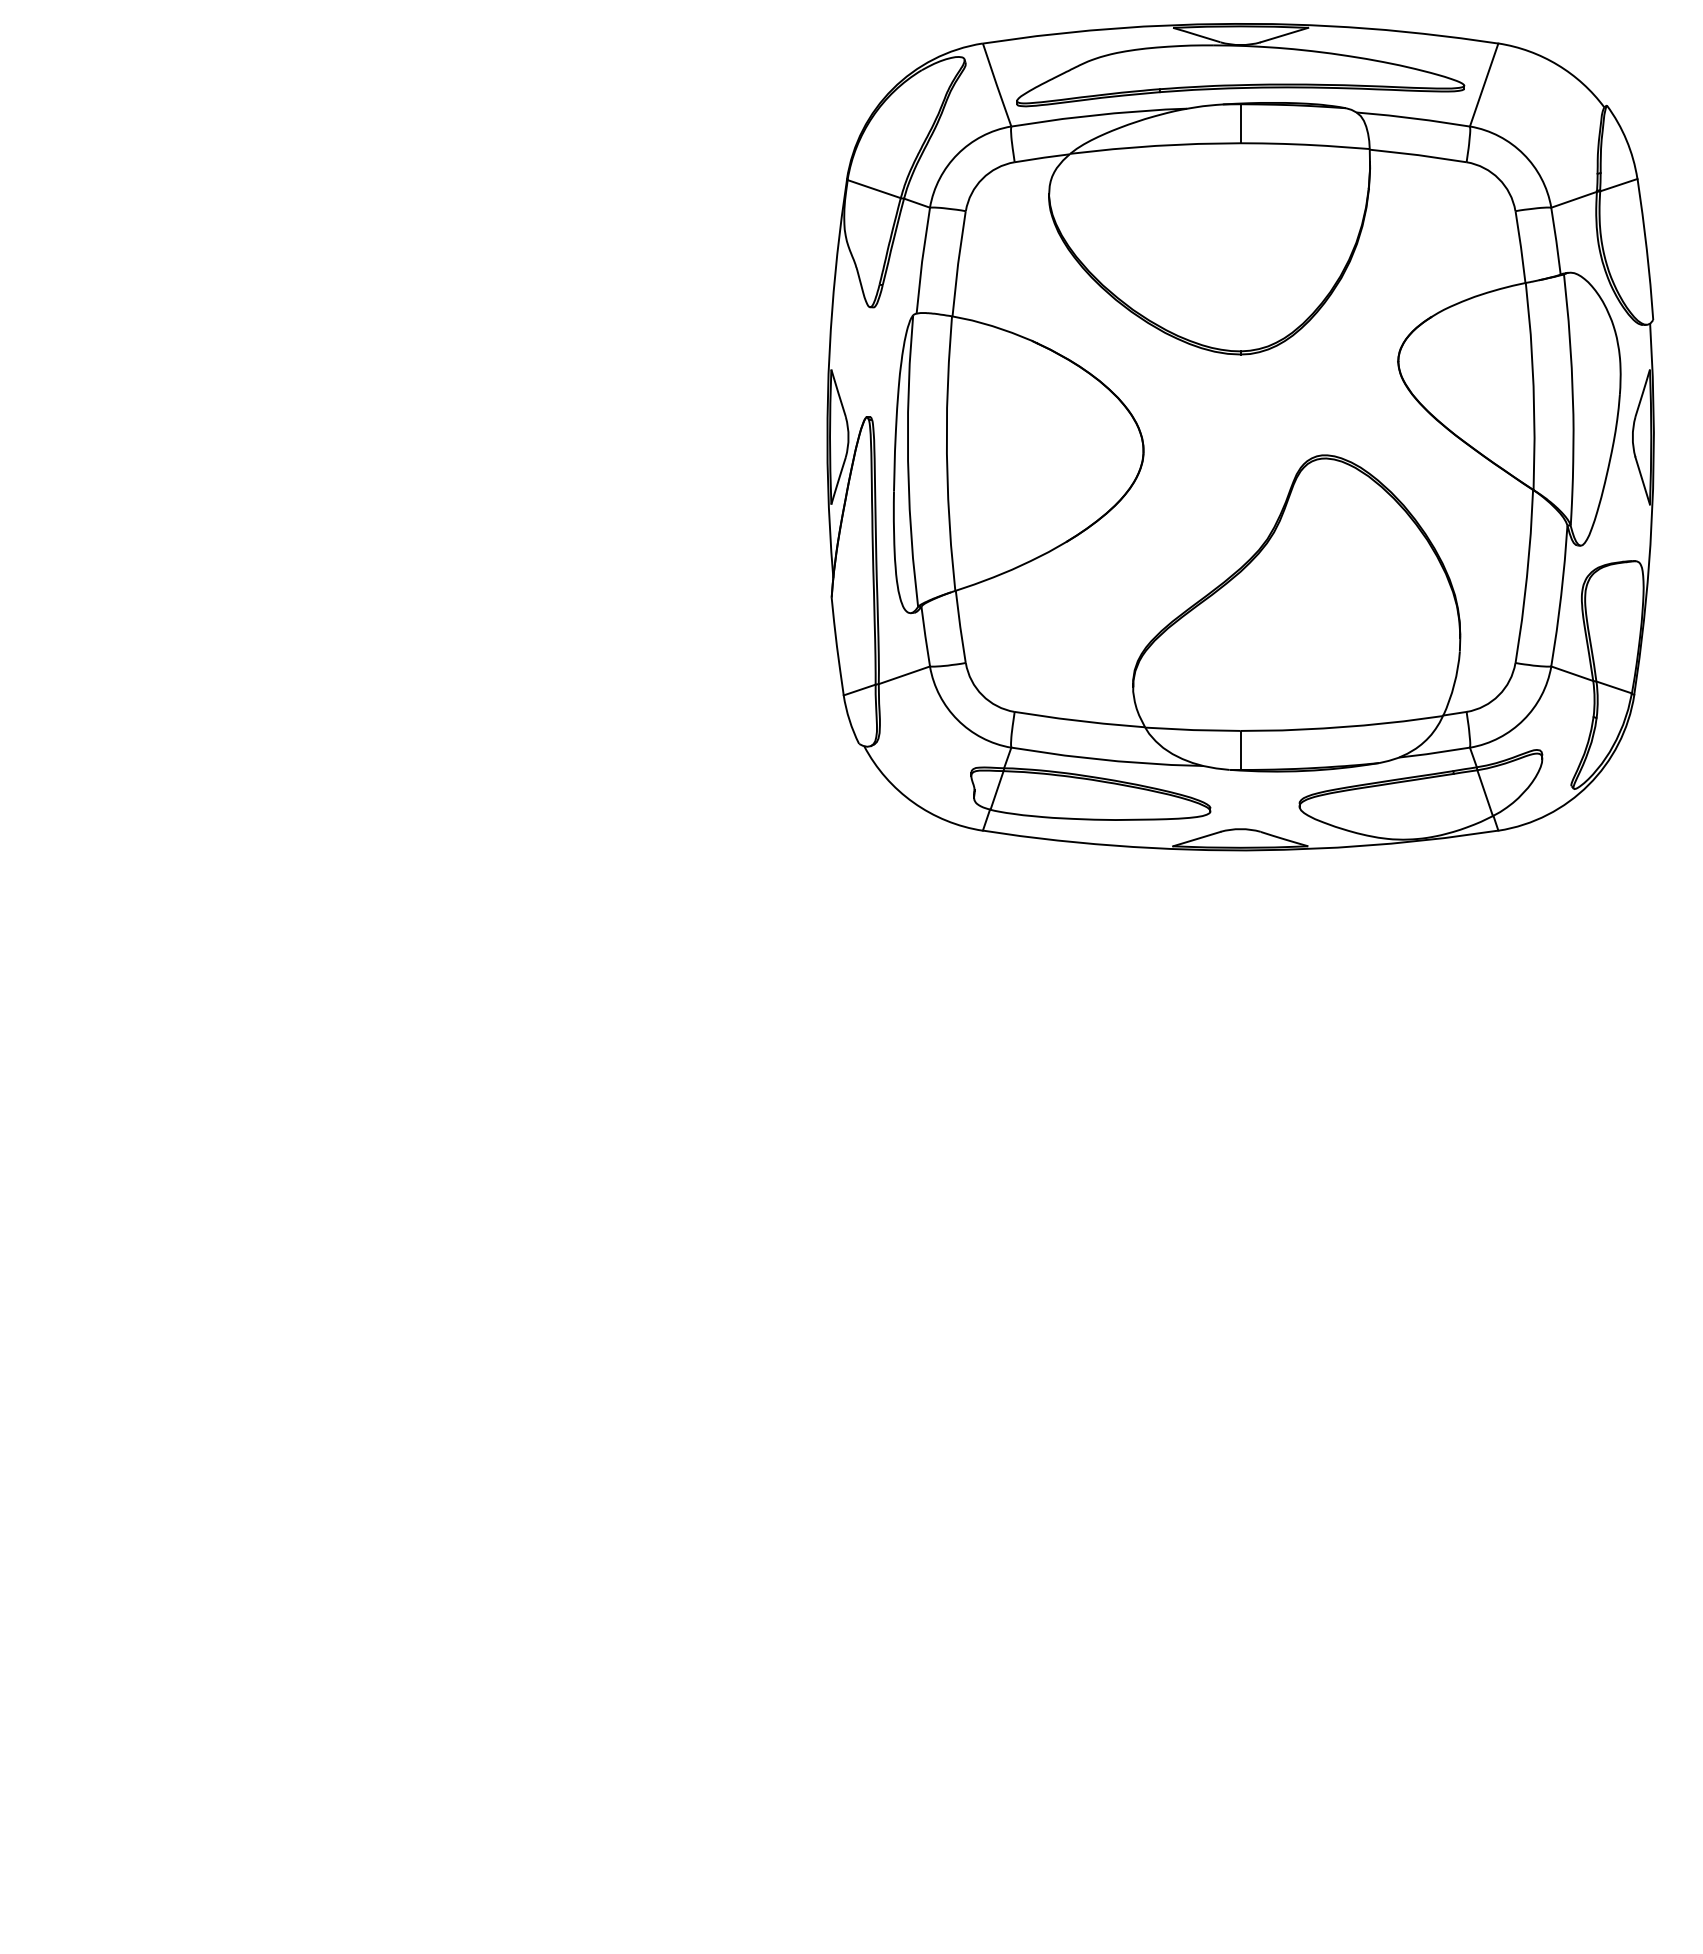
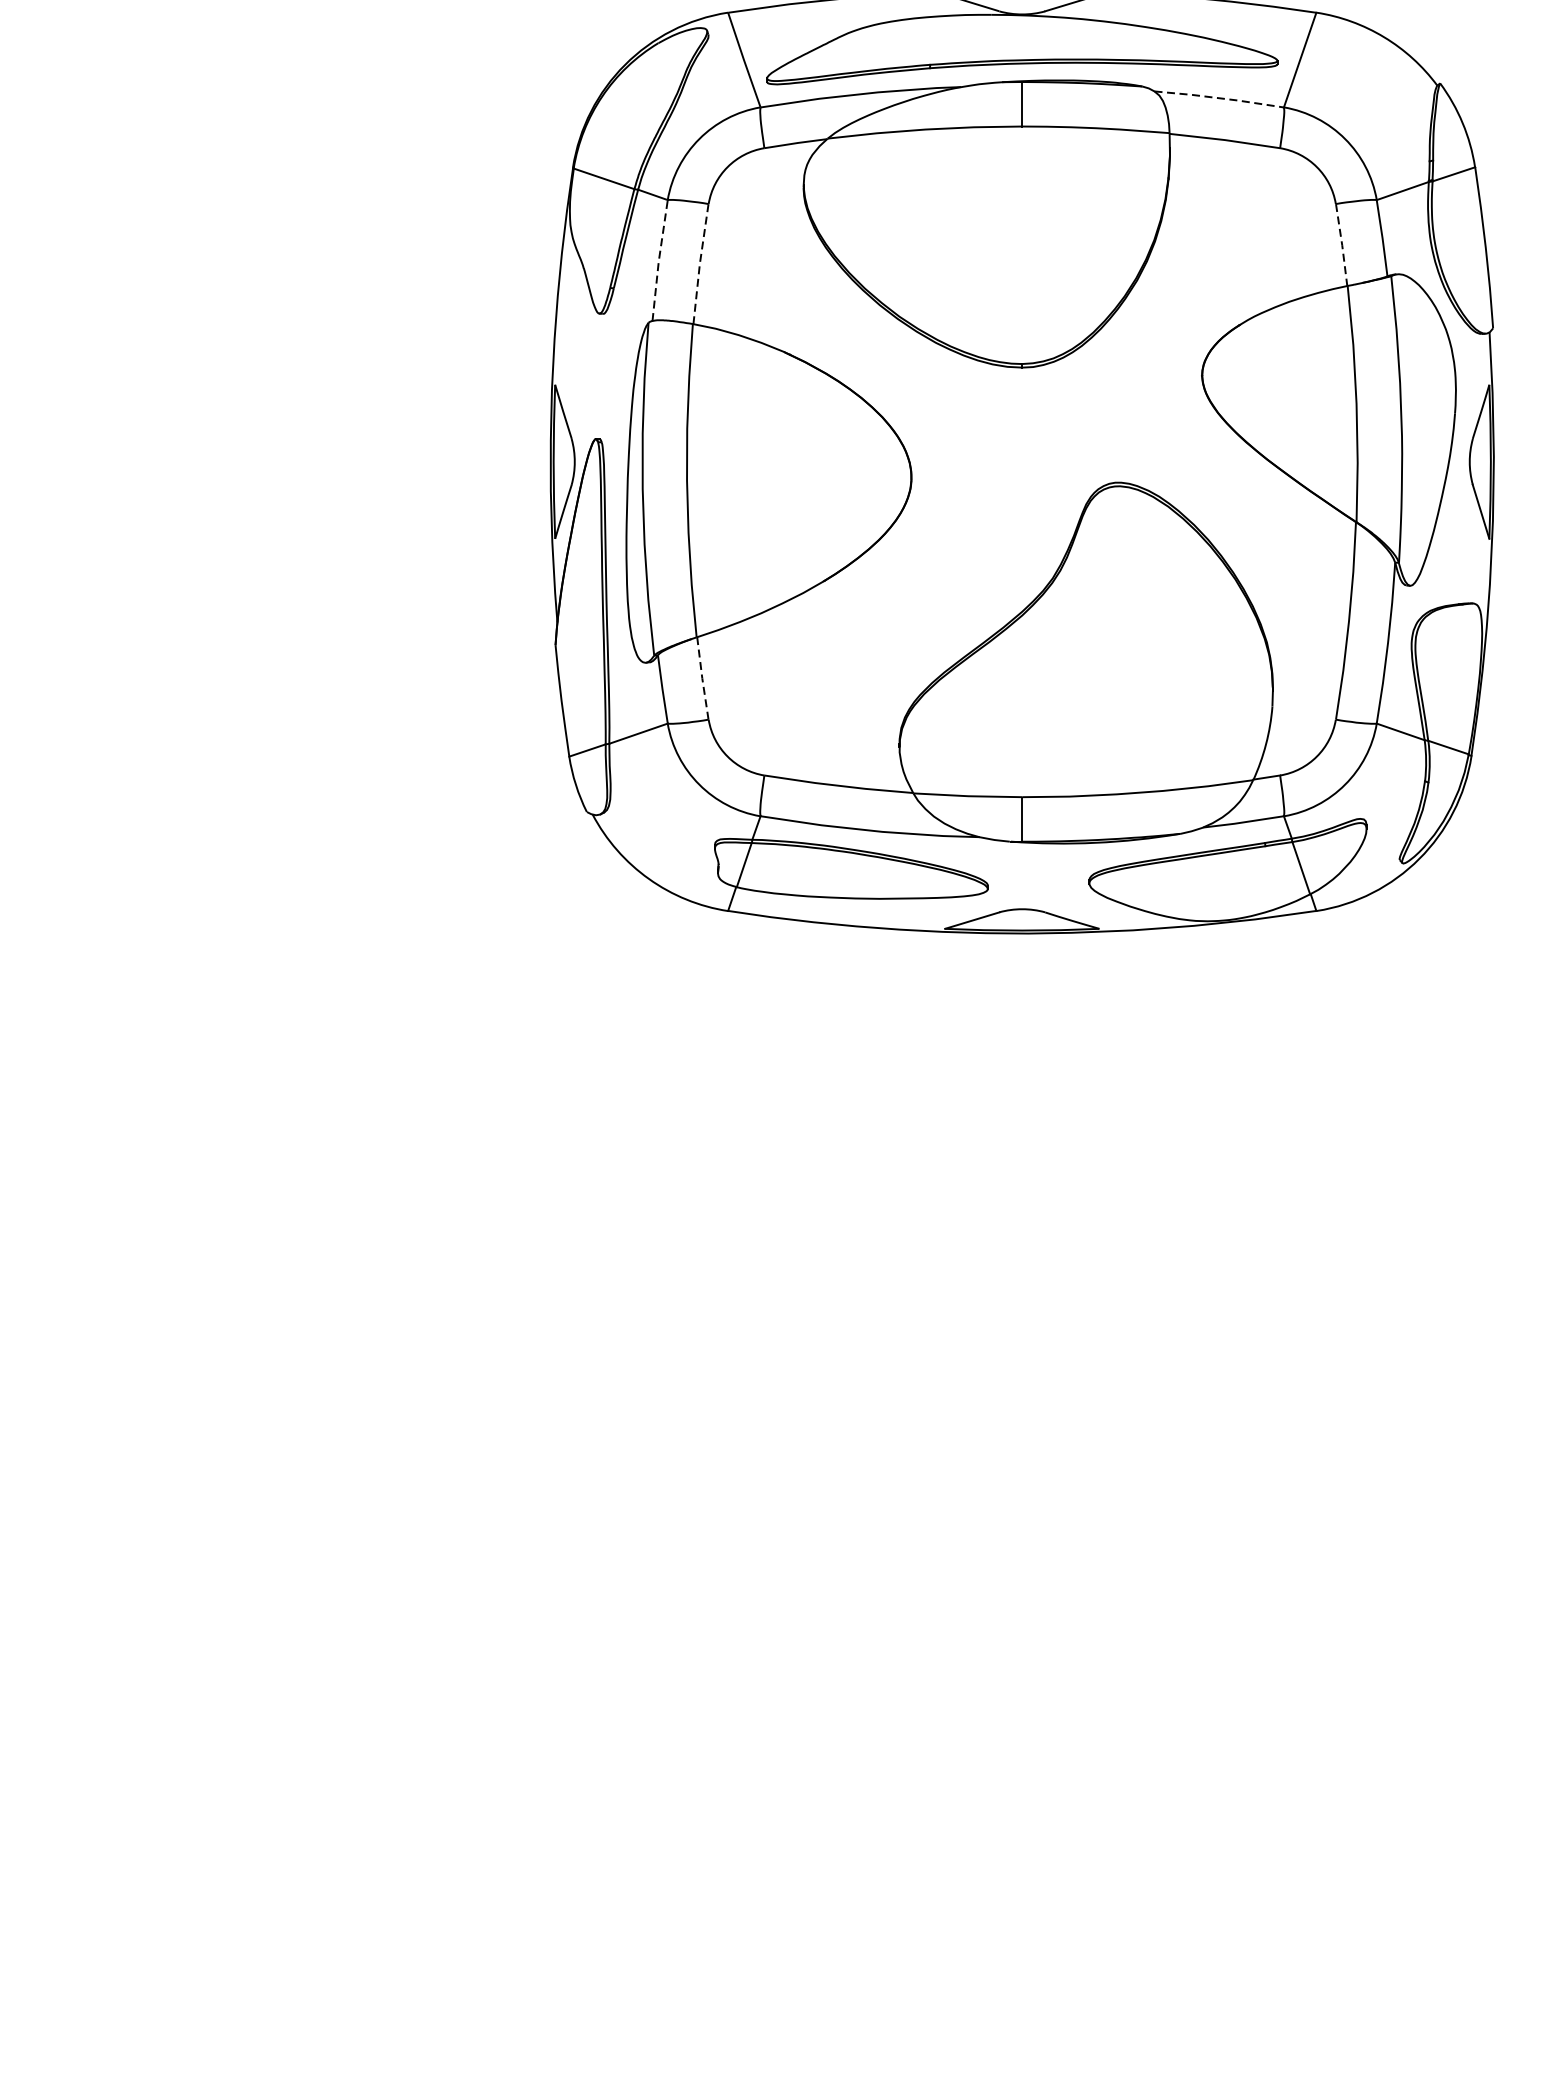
line: (1413, 118) -> (1219, 98), solid -> dashed
line: (1521, 247) -> (1342, 245), solid -> dashed
line: (922, 260) -> (659, 260), solid -> dashed
line: (958, 263) -> (700, 263), solid -> dashed
line: (960, 626) -> (702, 677), solid -> dashed

